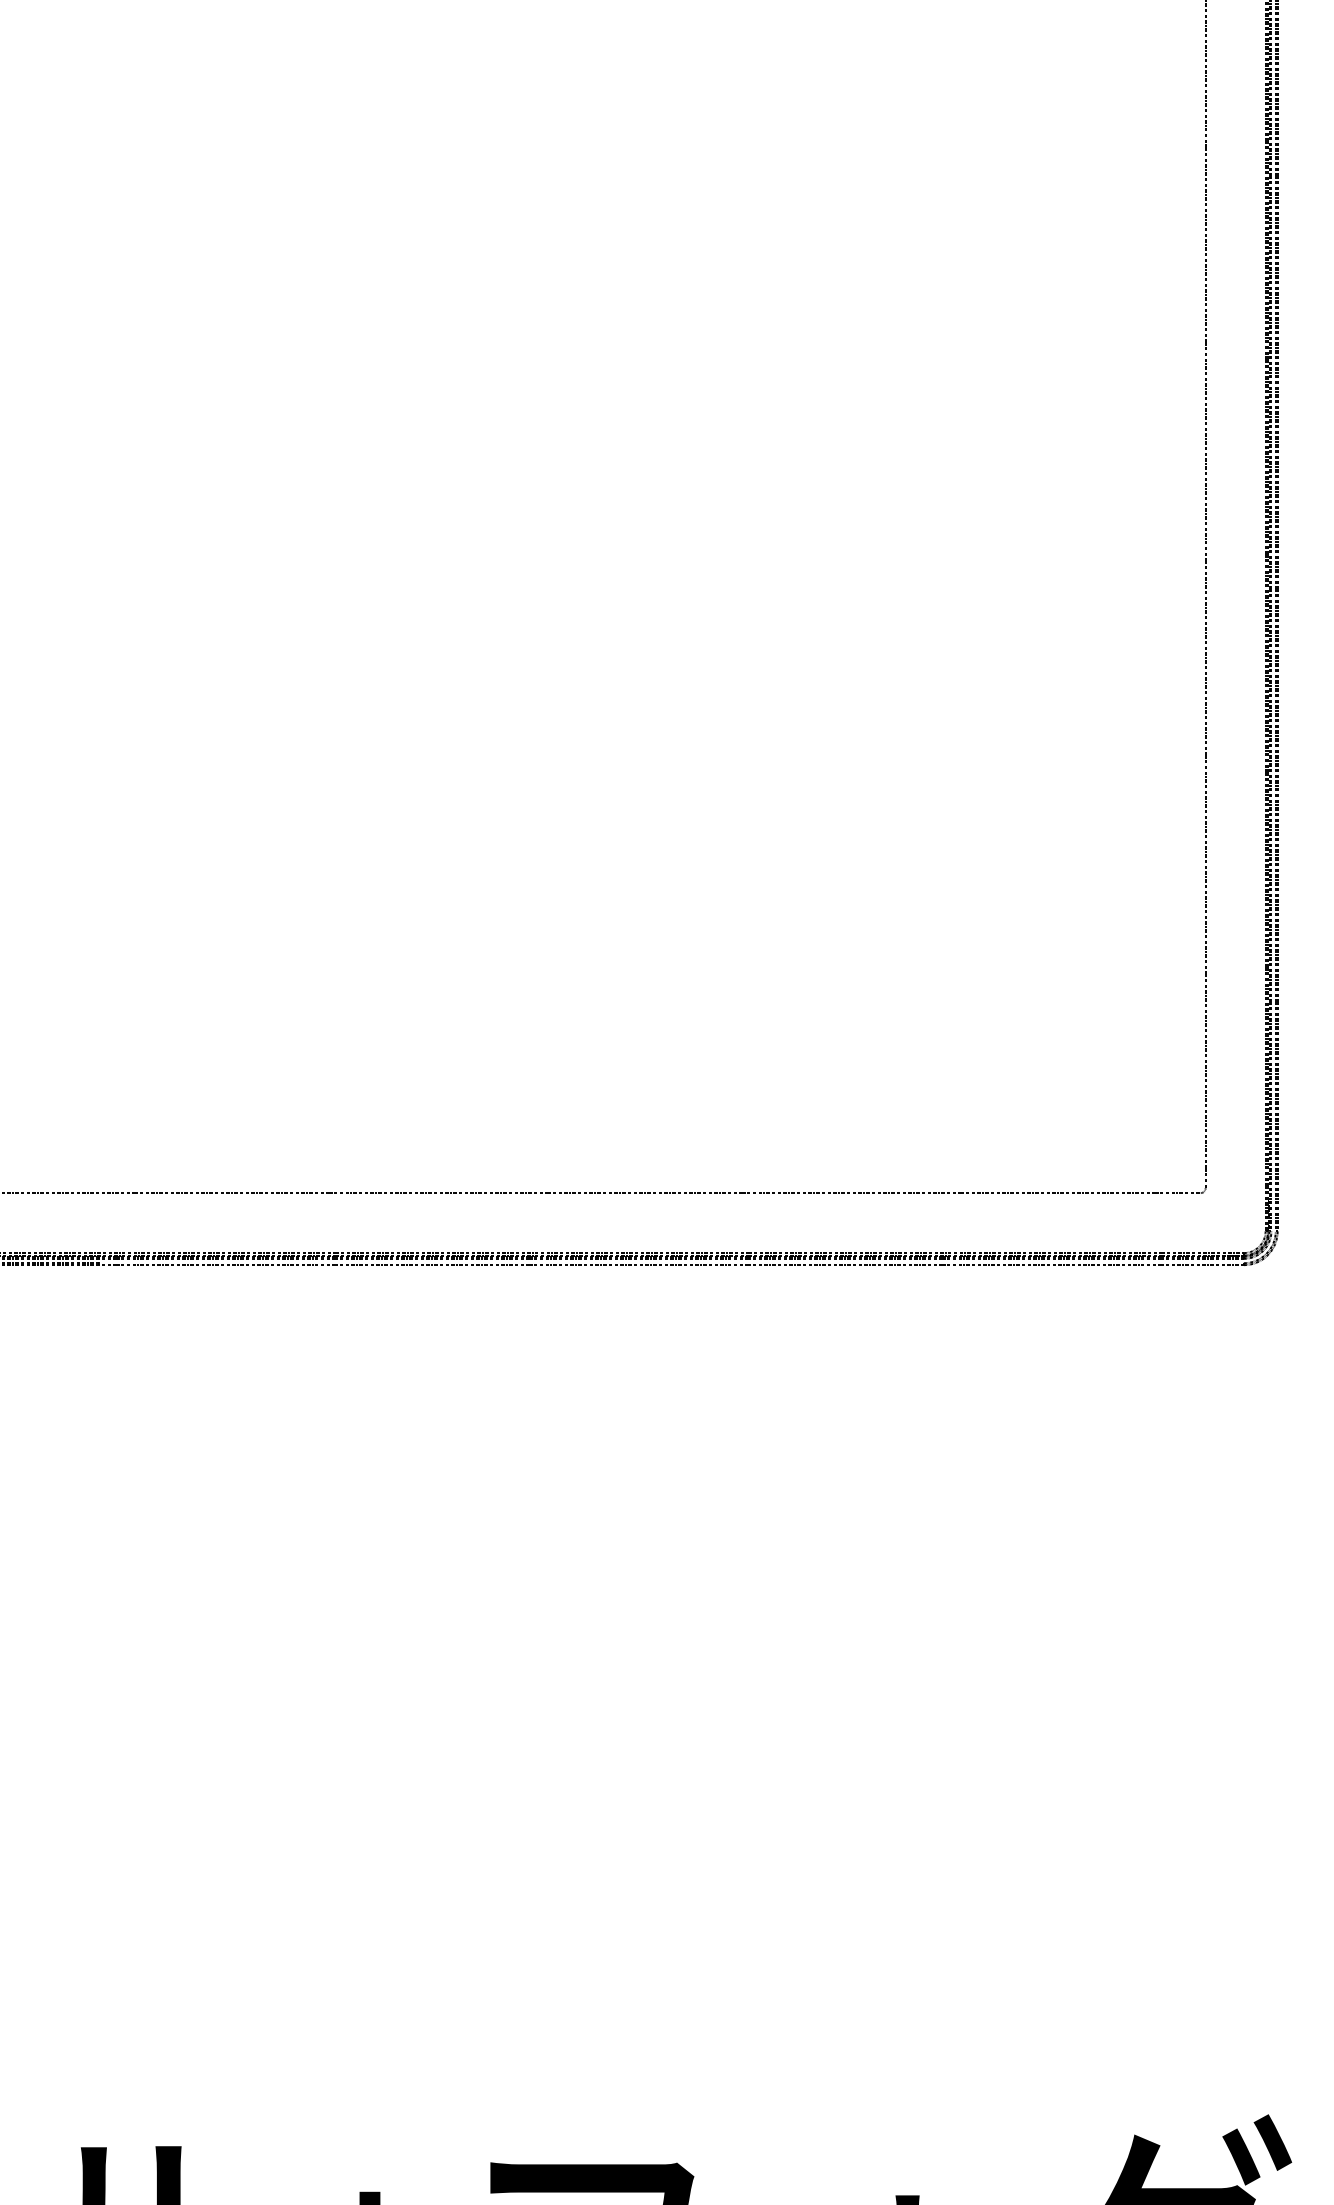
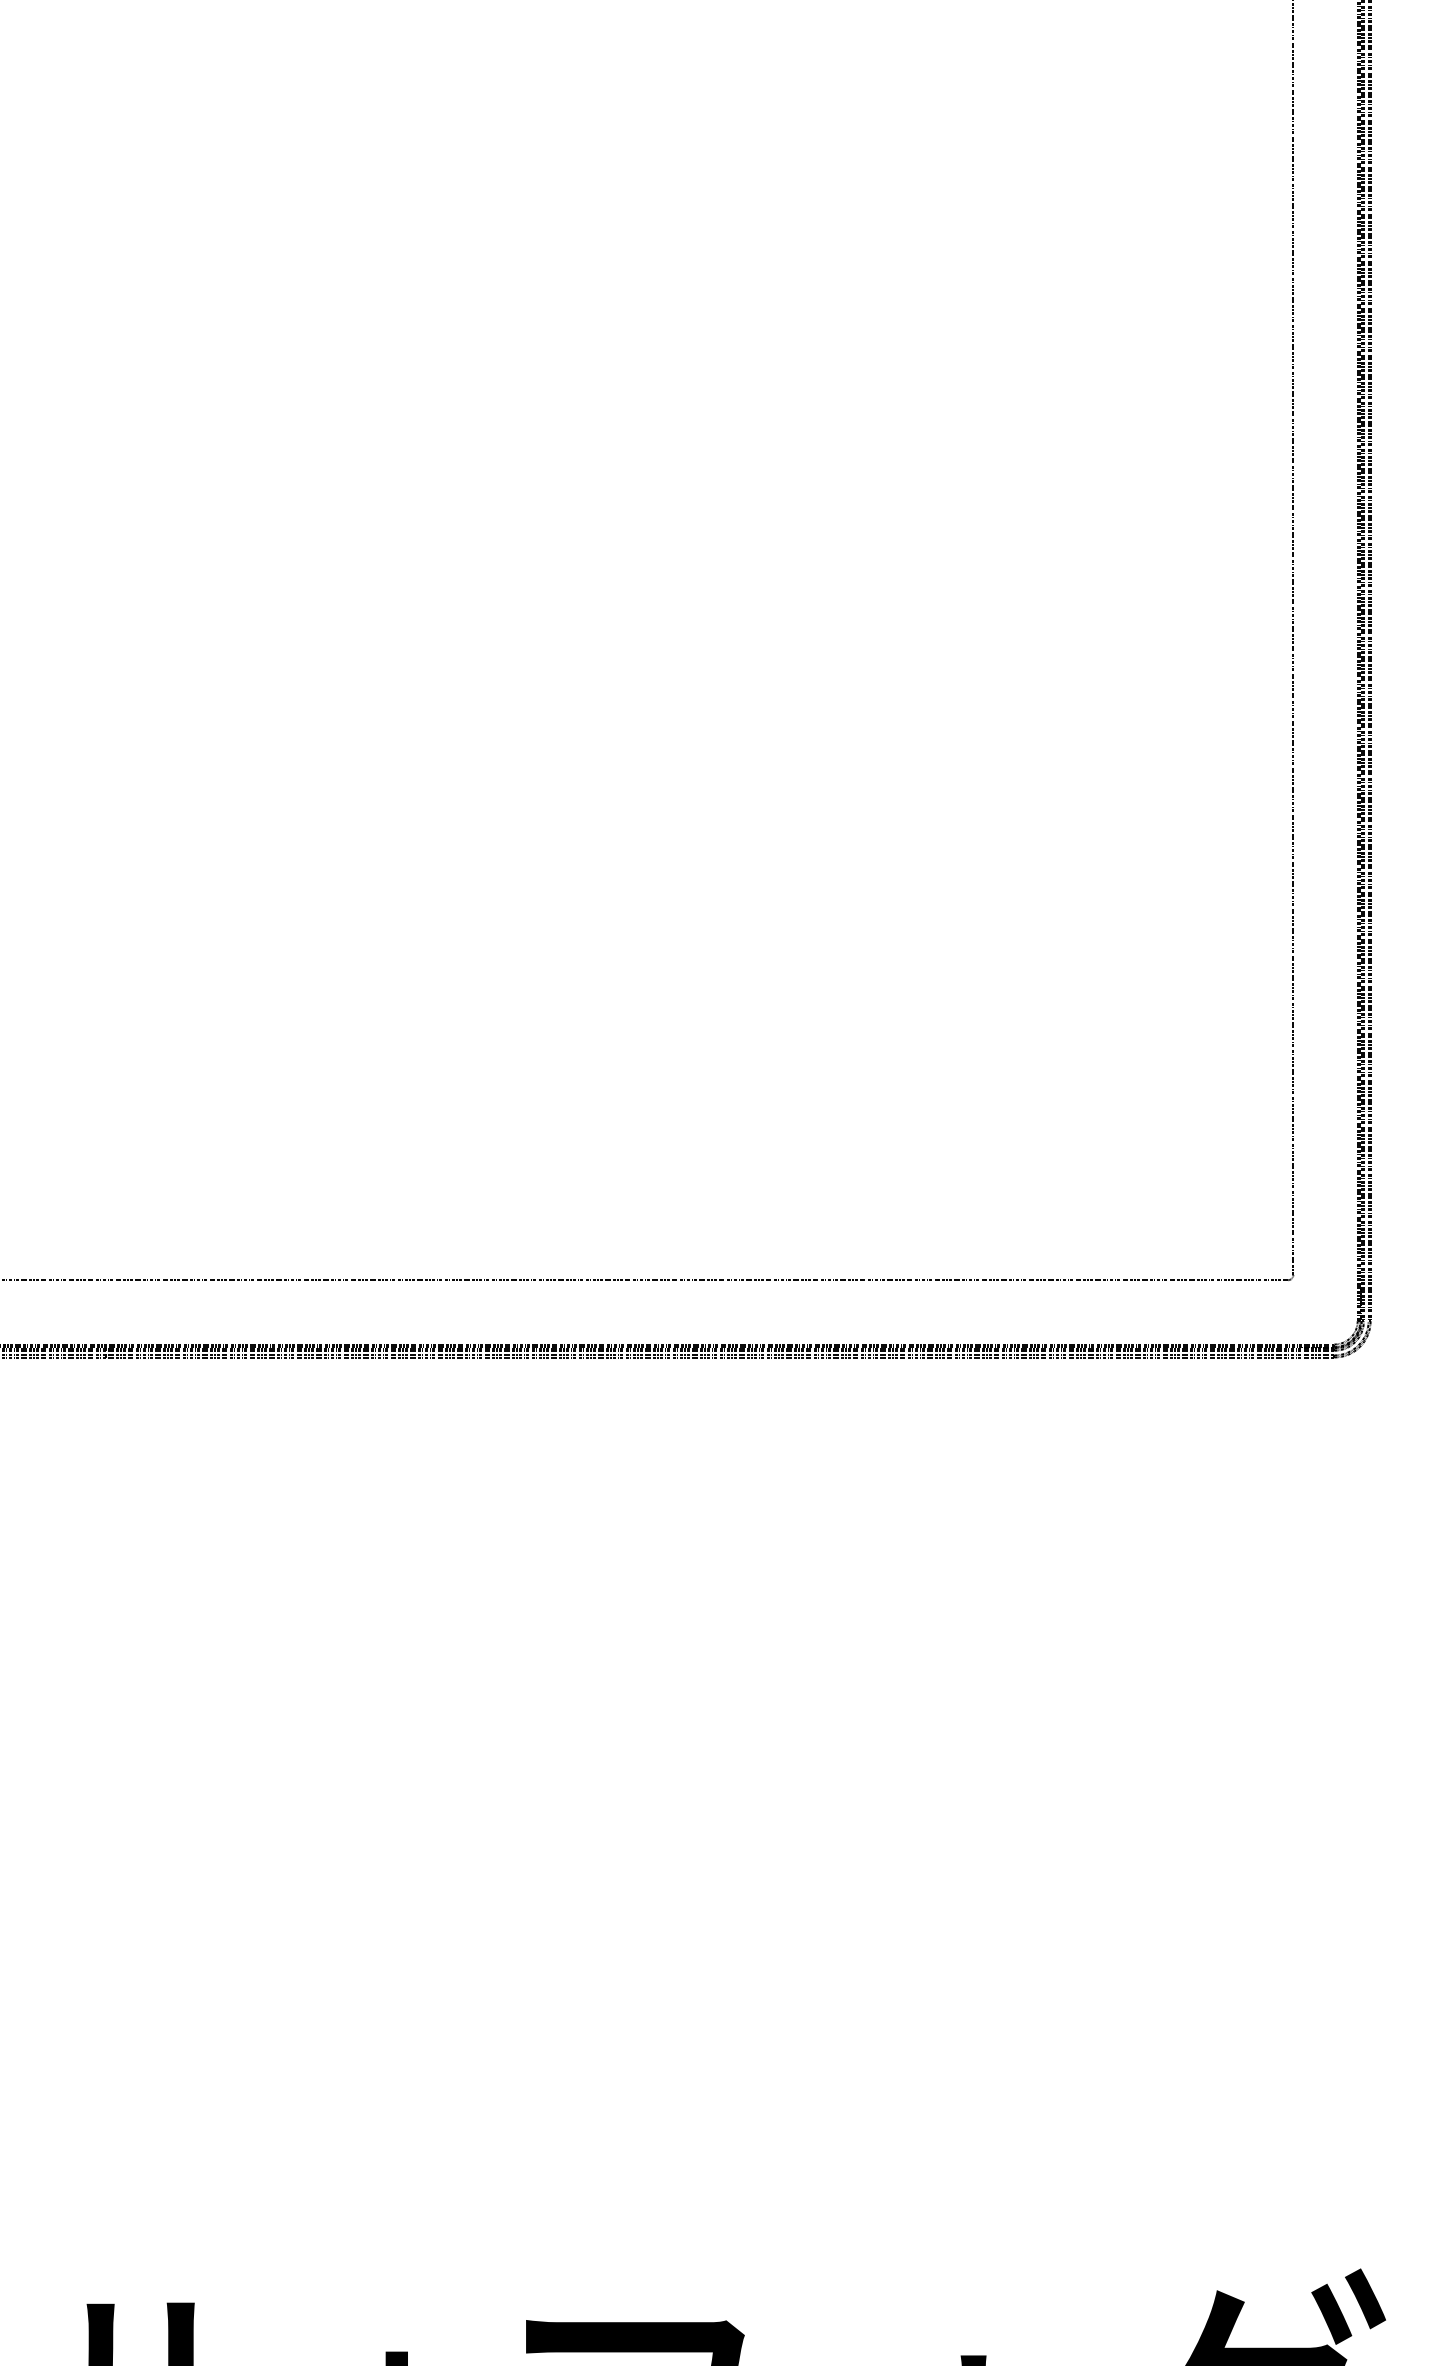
line: (671, 1263) -> (720, 1355), added

